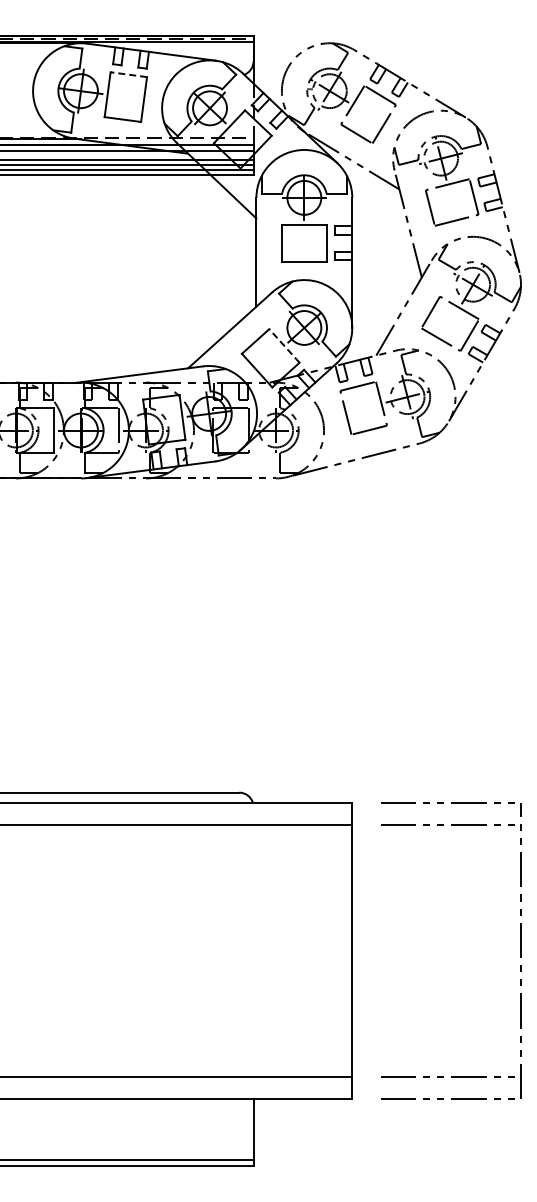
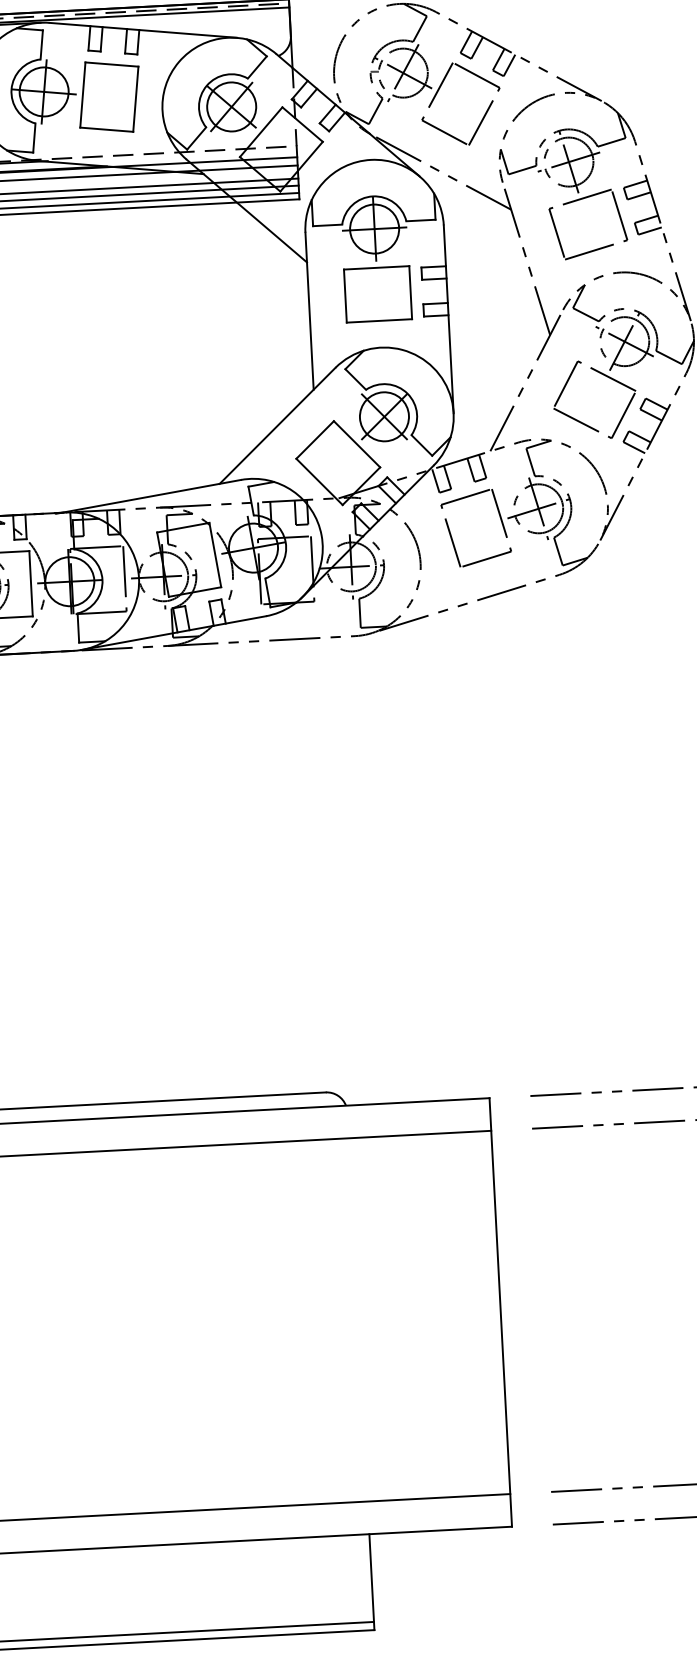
line: (128, 74) -> (111, 64), dashed -> solid
line: (284, 345) -> (357, 443), dashed -> solid

